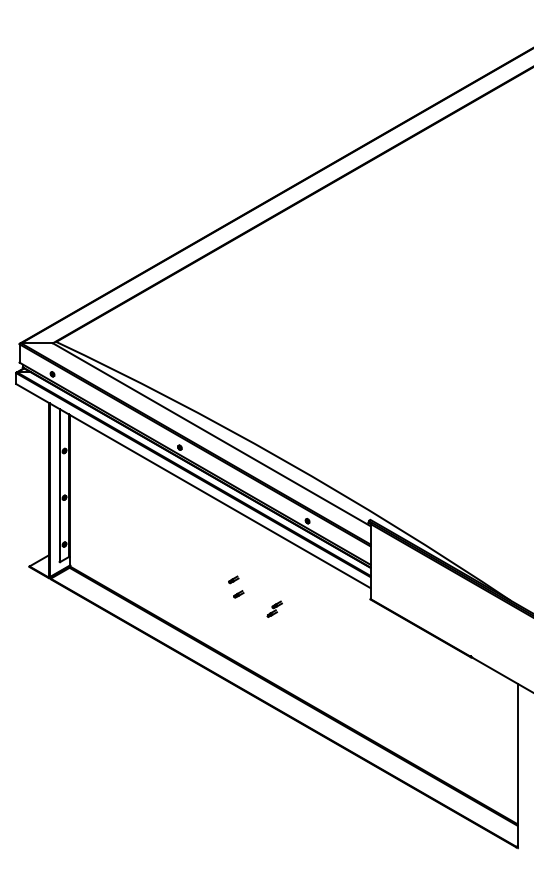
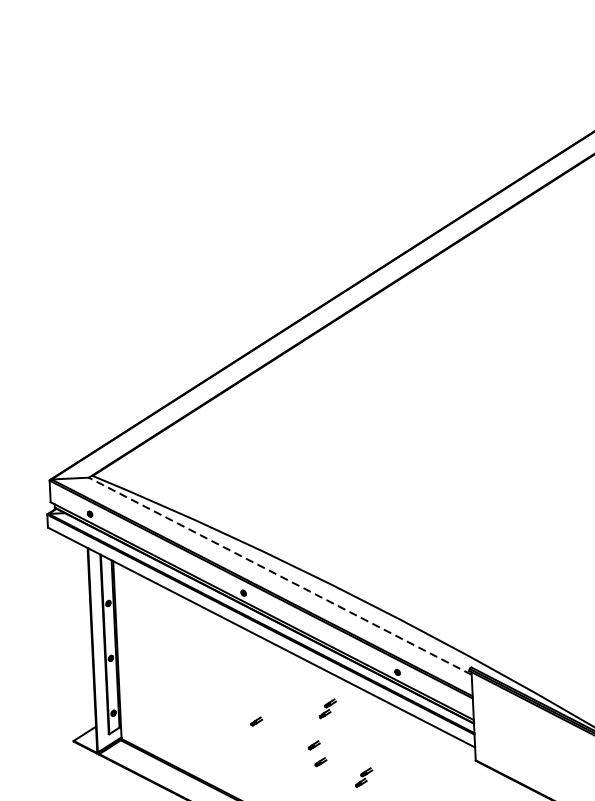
line: (211, 434) -> (280, 575), solid -> dashed
part: (246, 548) -> (327, 707), added
part: (185, 557) -> (256, 721), added

